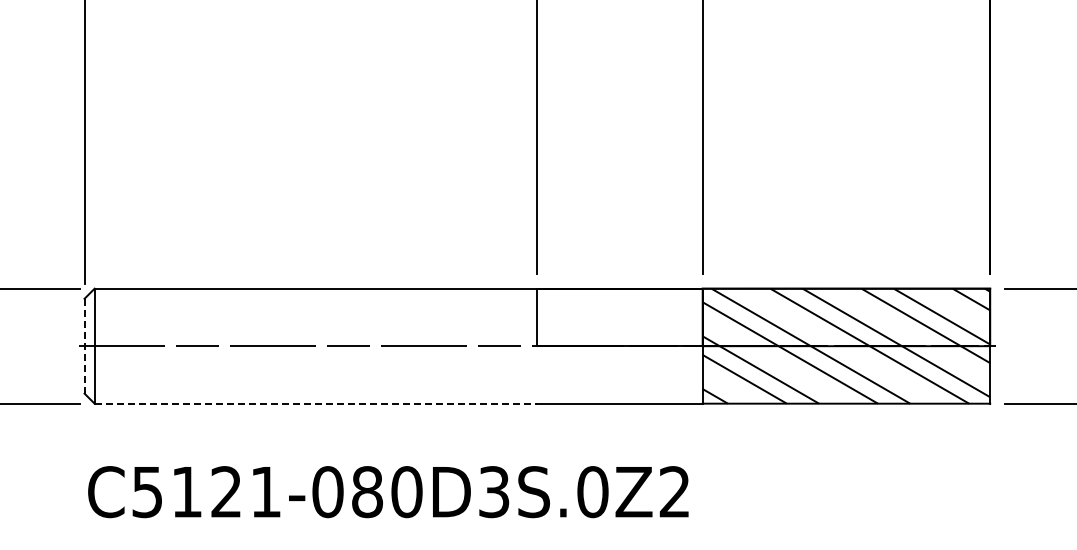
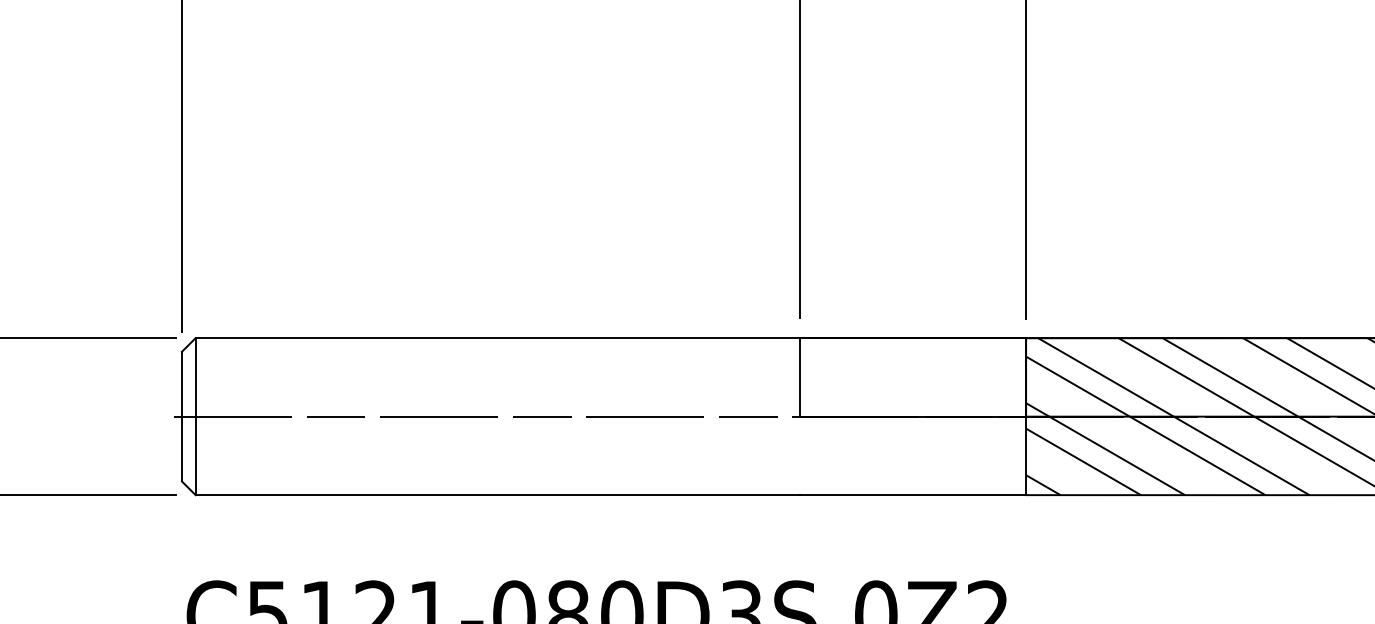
line: (84, 345) -> (181, 415), dashed -> solid
line: (316, 403) -> (498, 494), dashed -> solid

